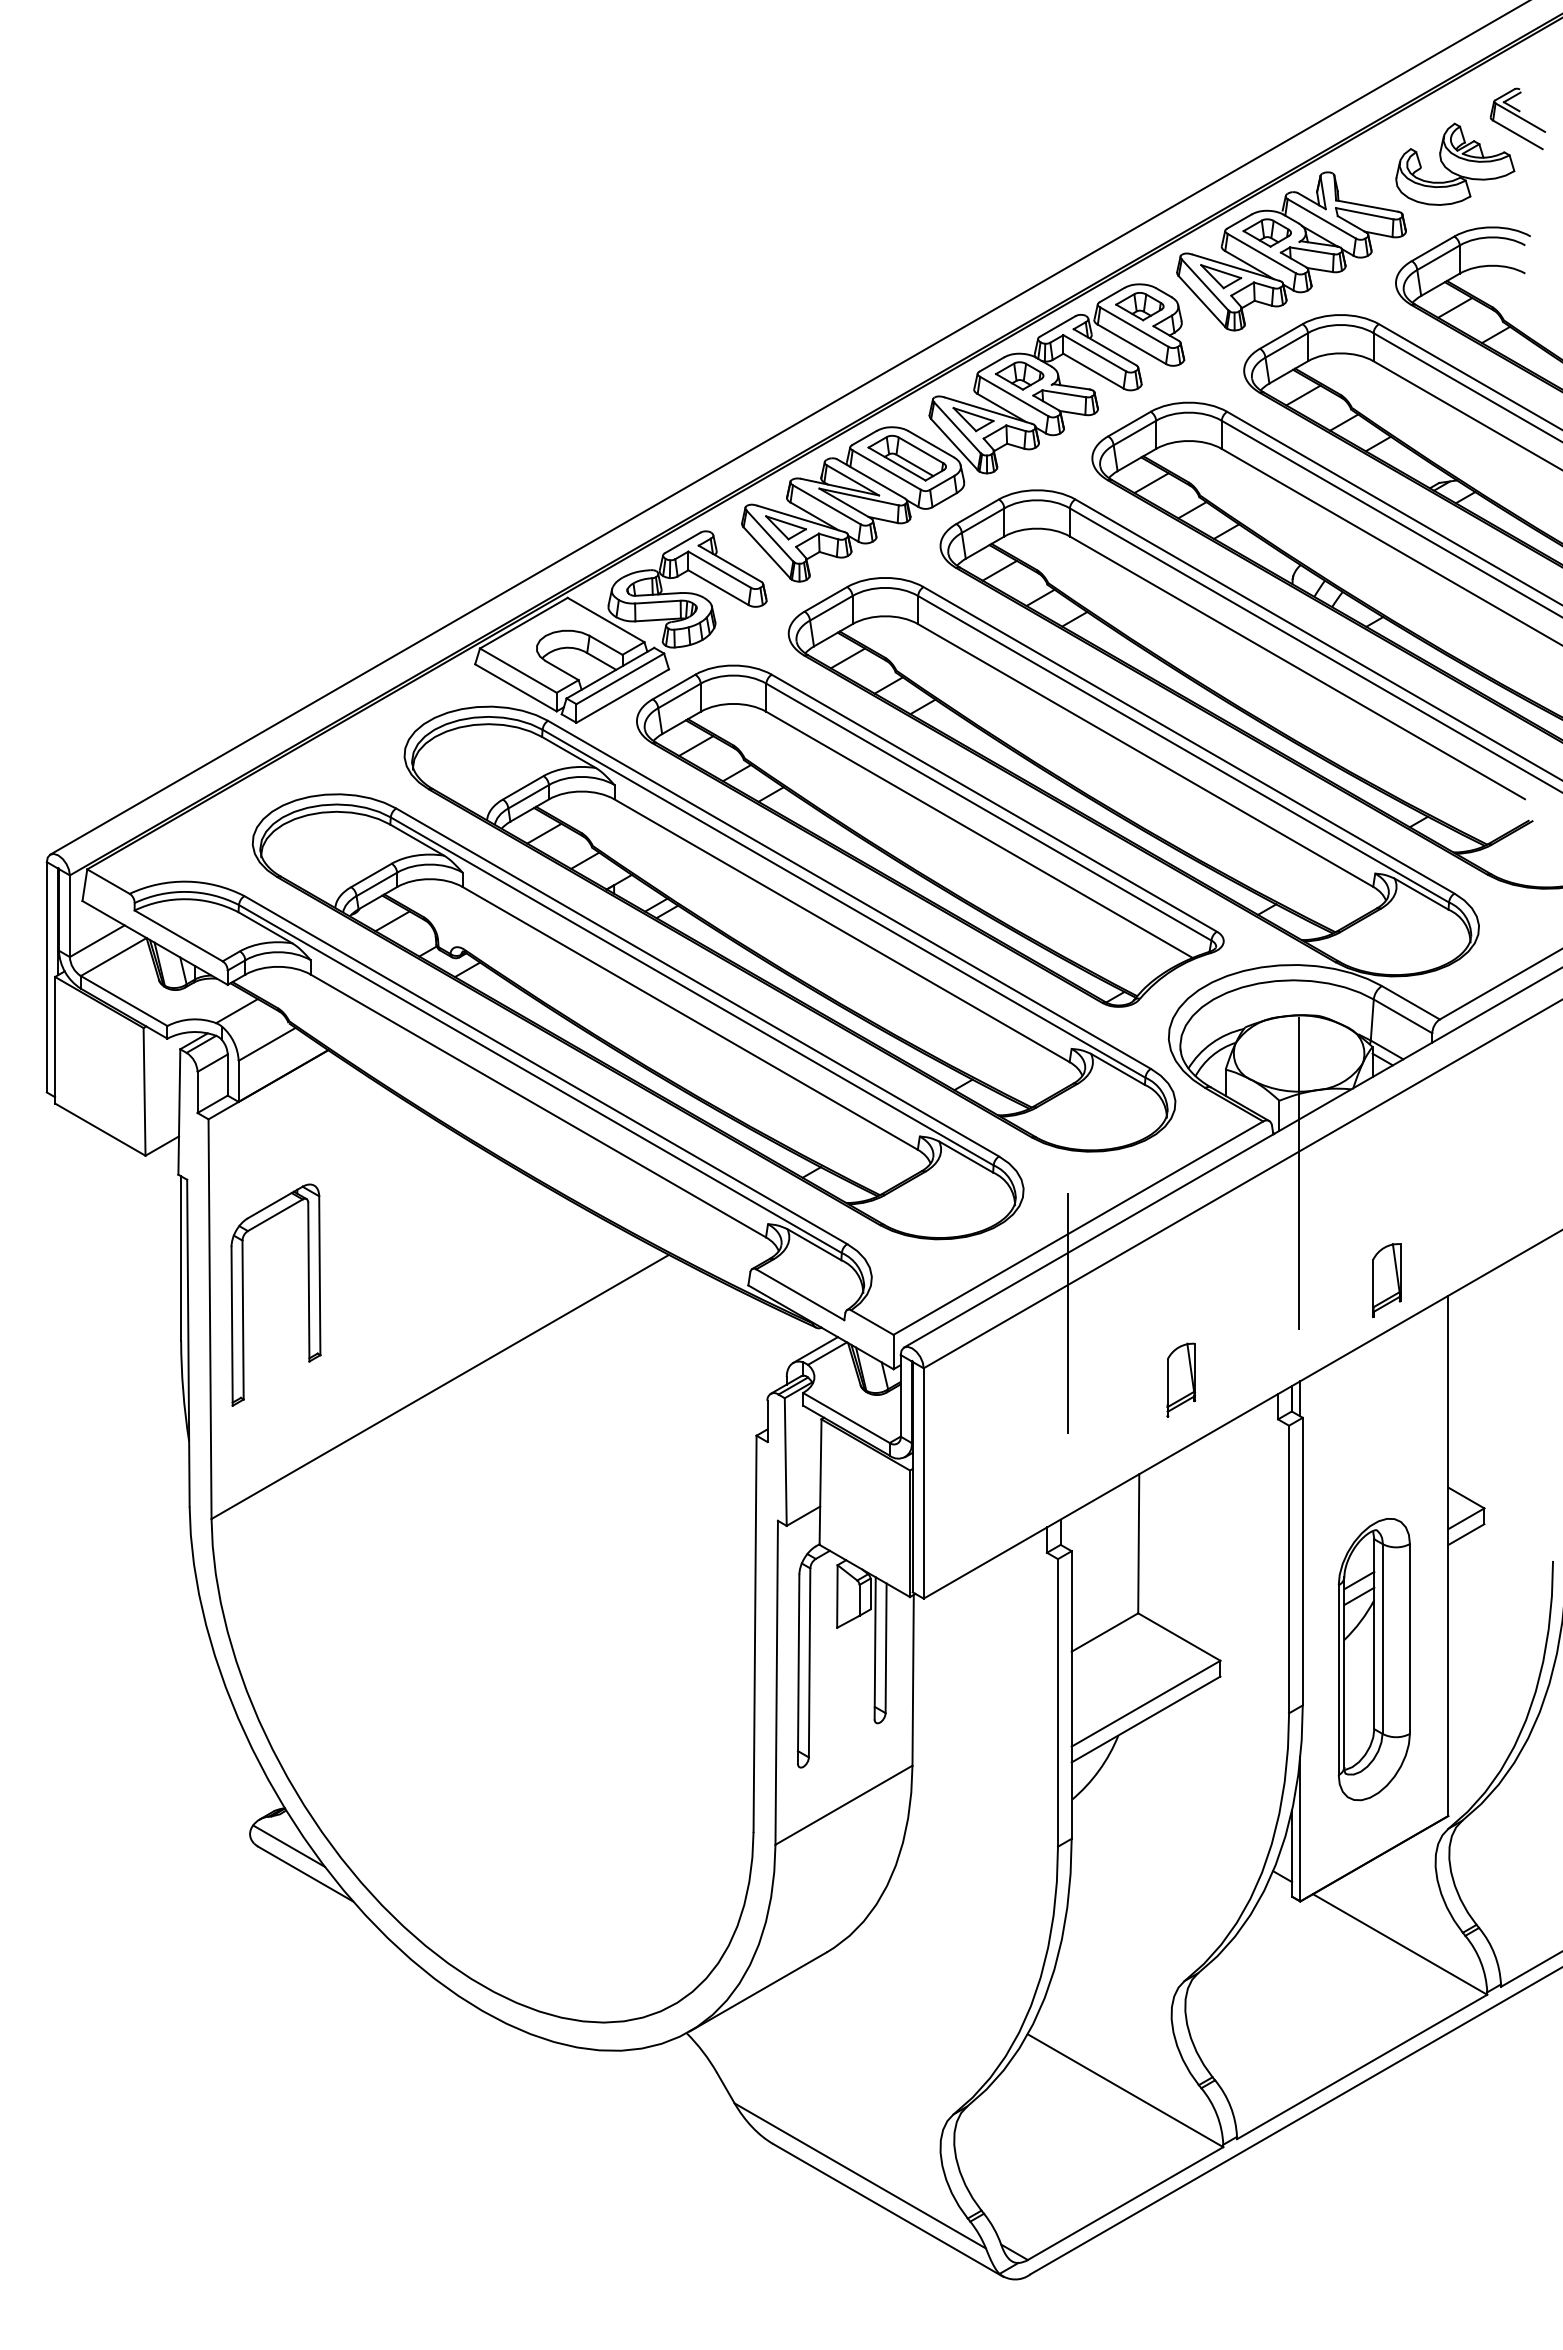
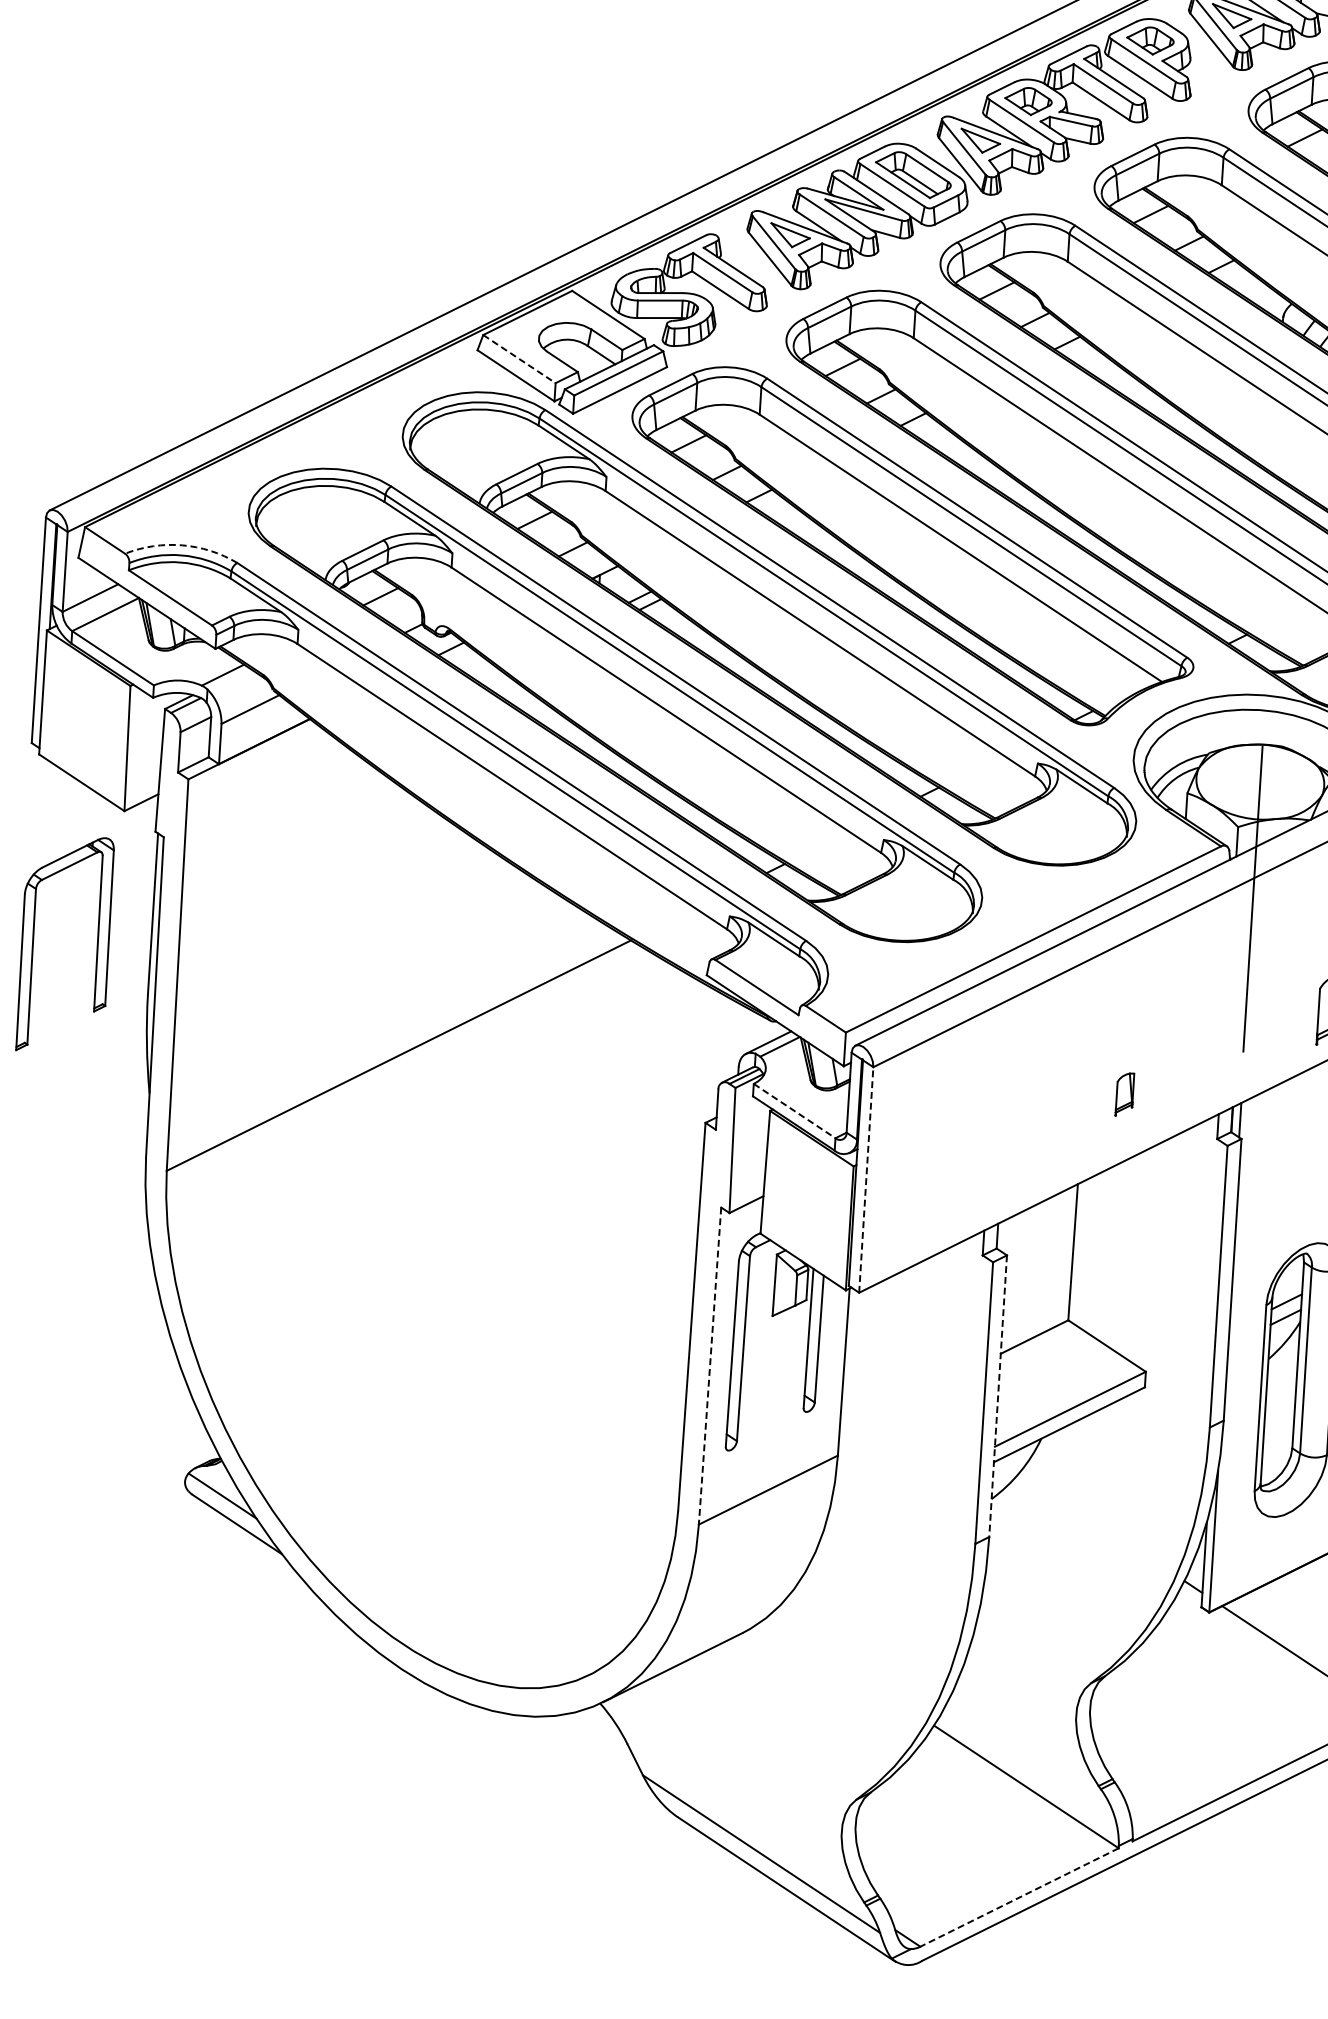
line: (518, 670) -> (519, 358), solid -> dashed
arc: (187, 881) -> (182, 545), solid -> dashed
part: (243, 1294) -> (33, 941), moved
line: (1068, 1313) -> (1018, 1022), removed
part: (1181, 1379) -> (1125, 1094), size x0.6
line: (846, 1418) -> (794, 1111), solid -> dashed
line: (923, 1482) -> (866, 1178), solid -> dashed
line: (776, 1682) -> (709, 1365), solid -> dashed
line: (1071, 1695) -> (997, 1396), solid -> dashed
line: (1125, 2203) -> (1019, 1897), solid -> dashed

